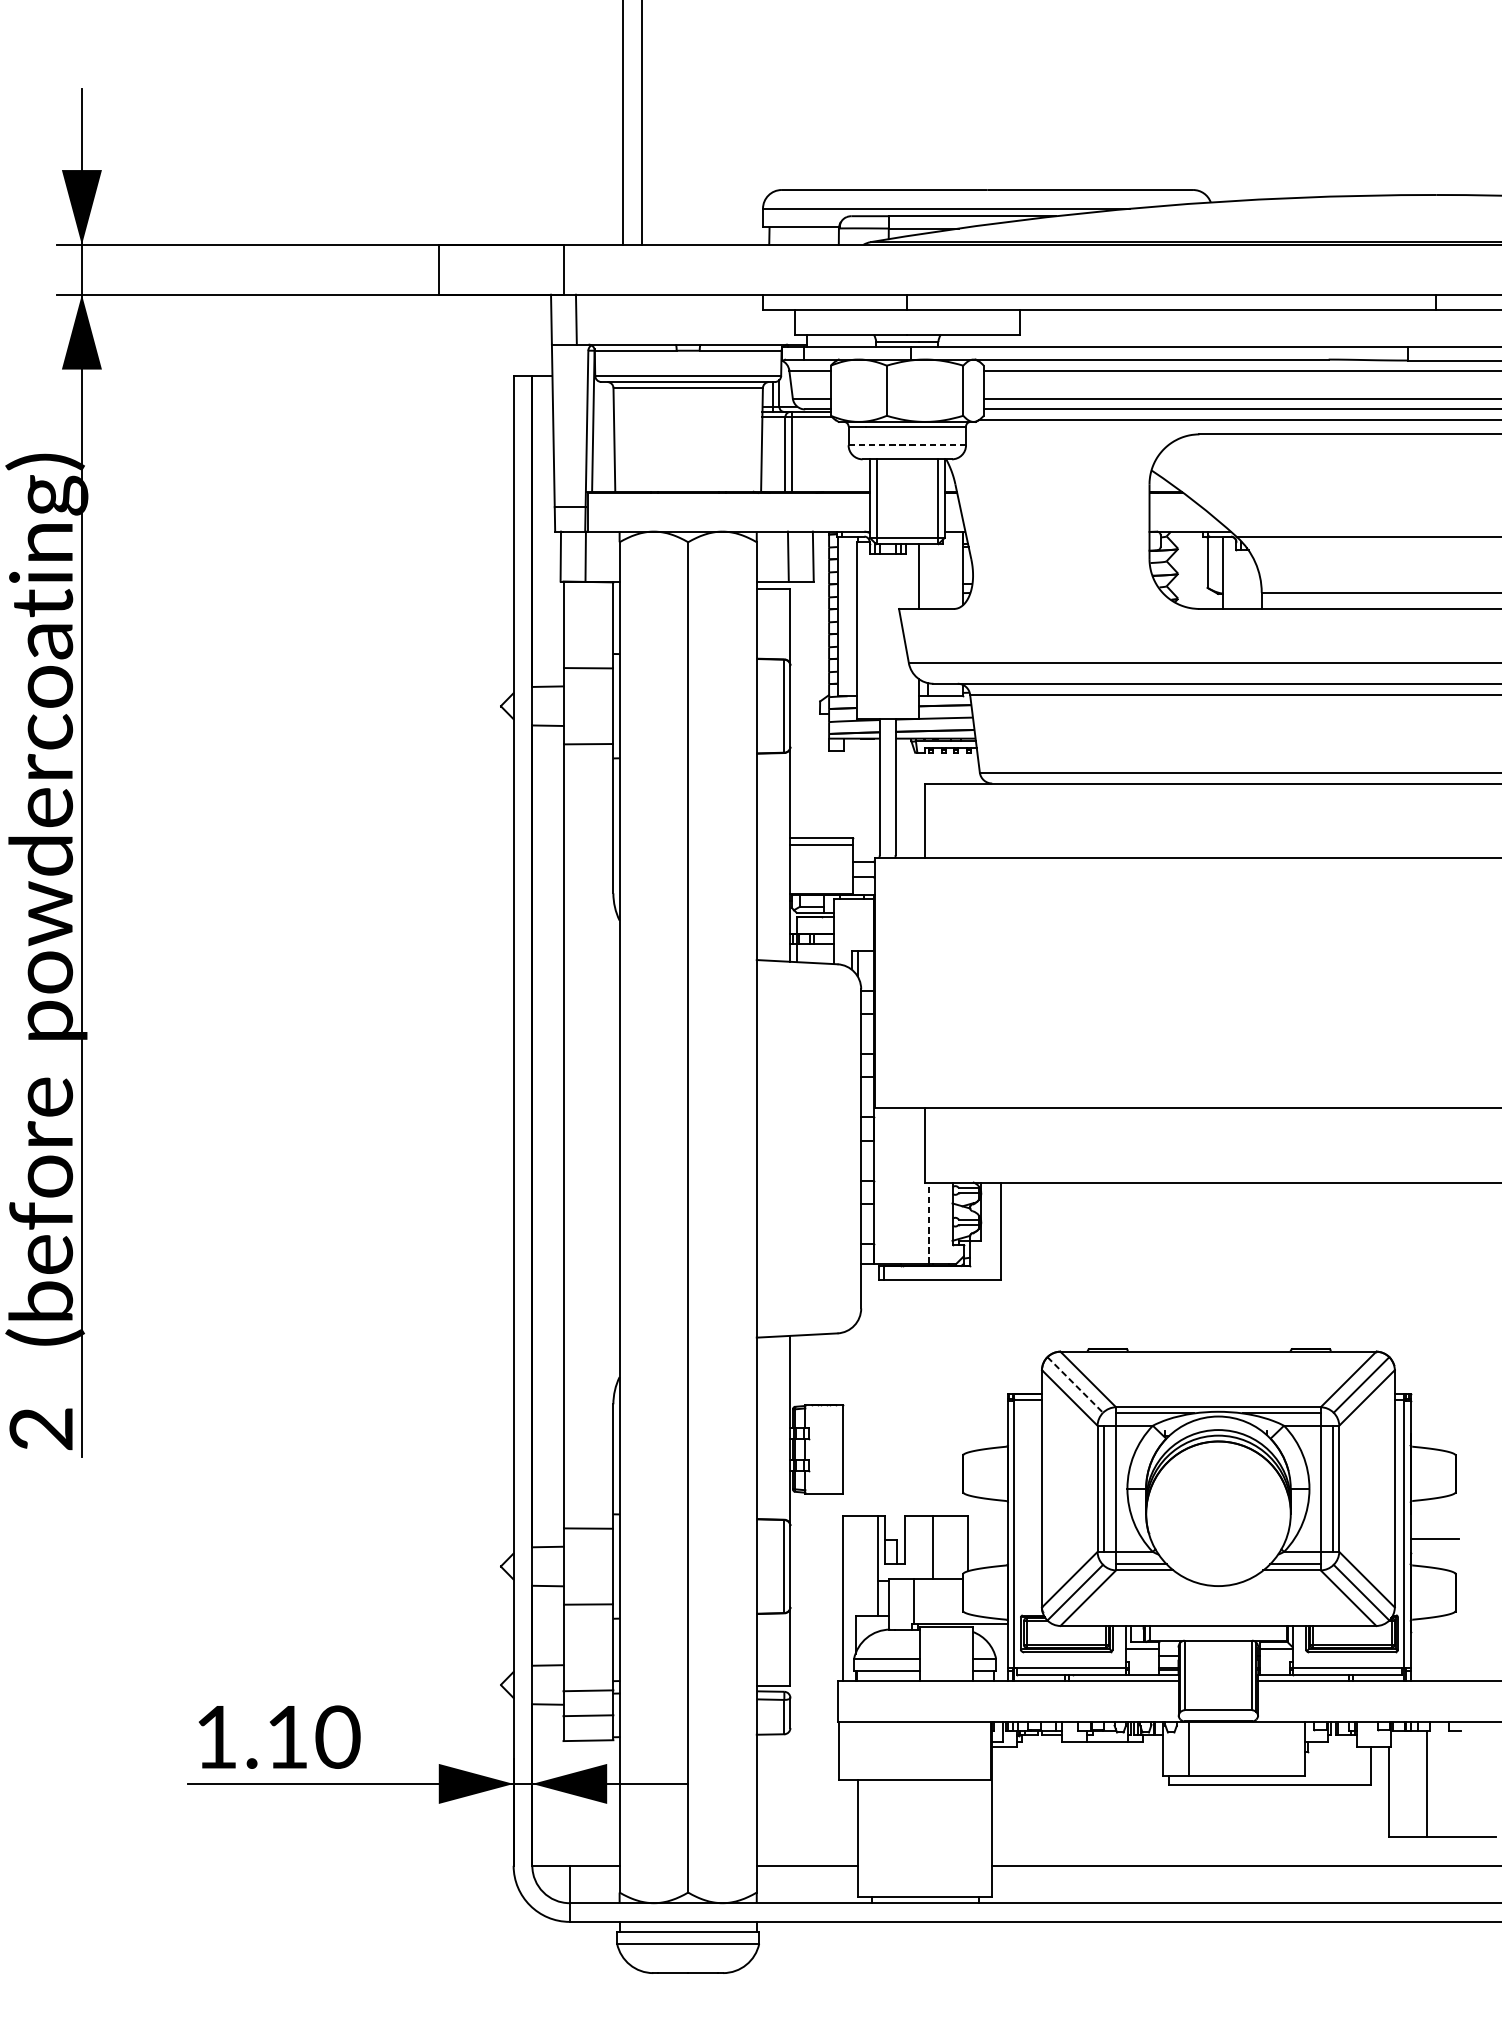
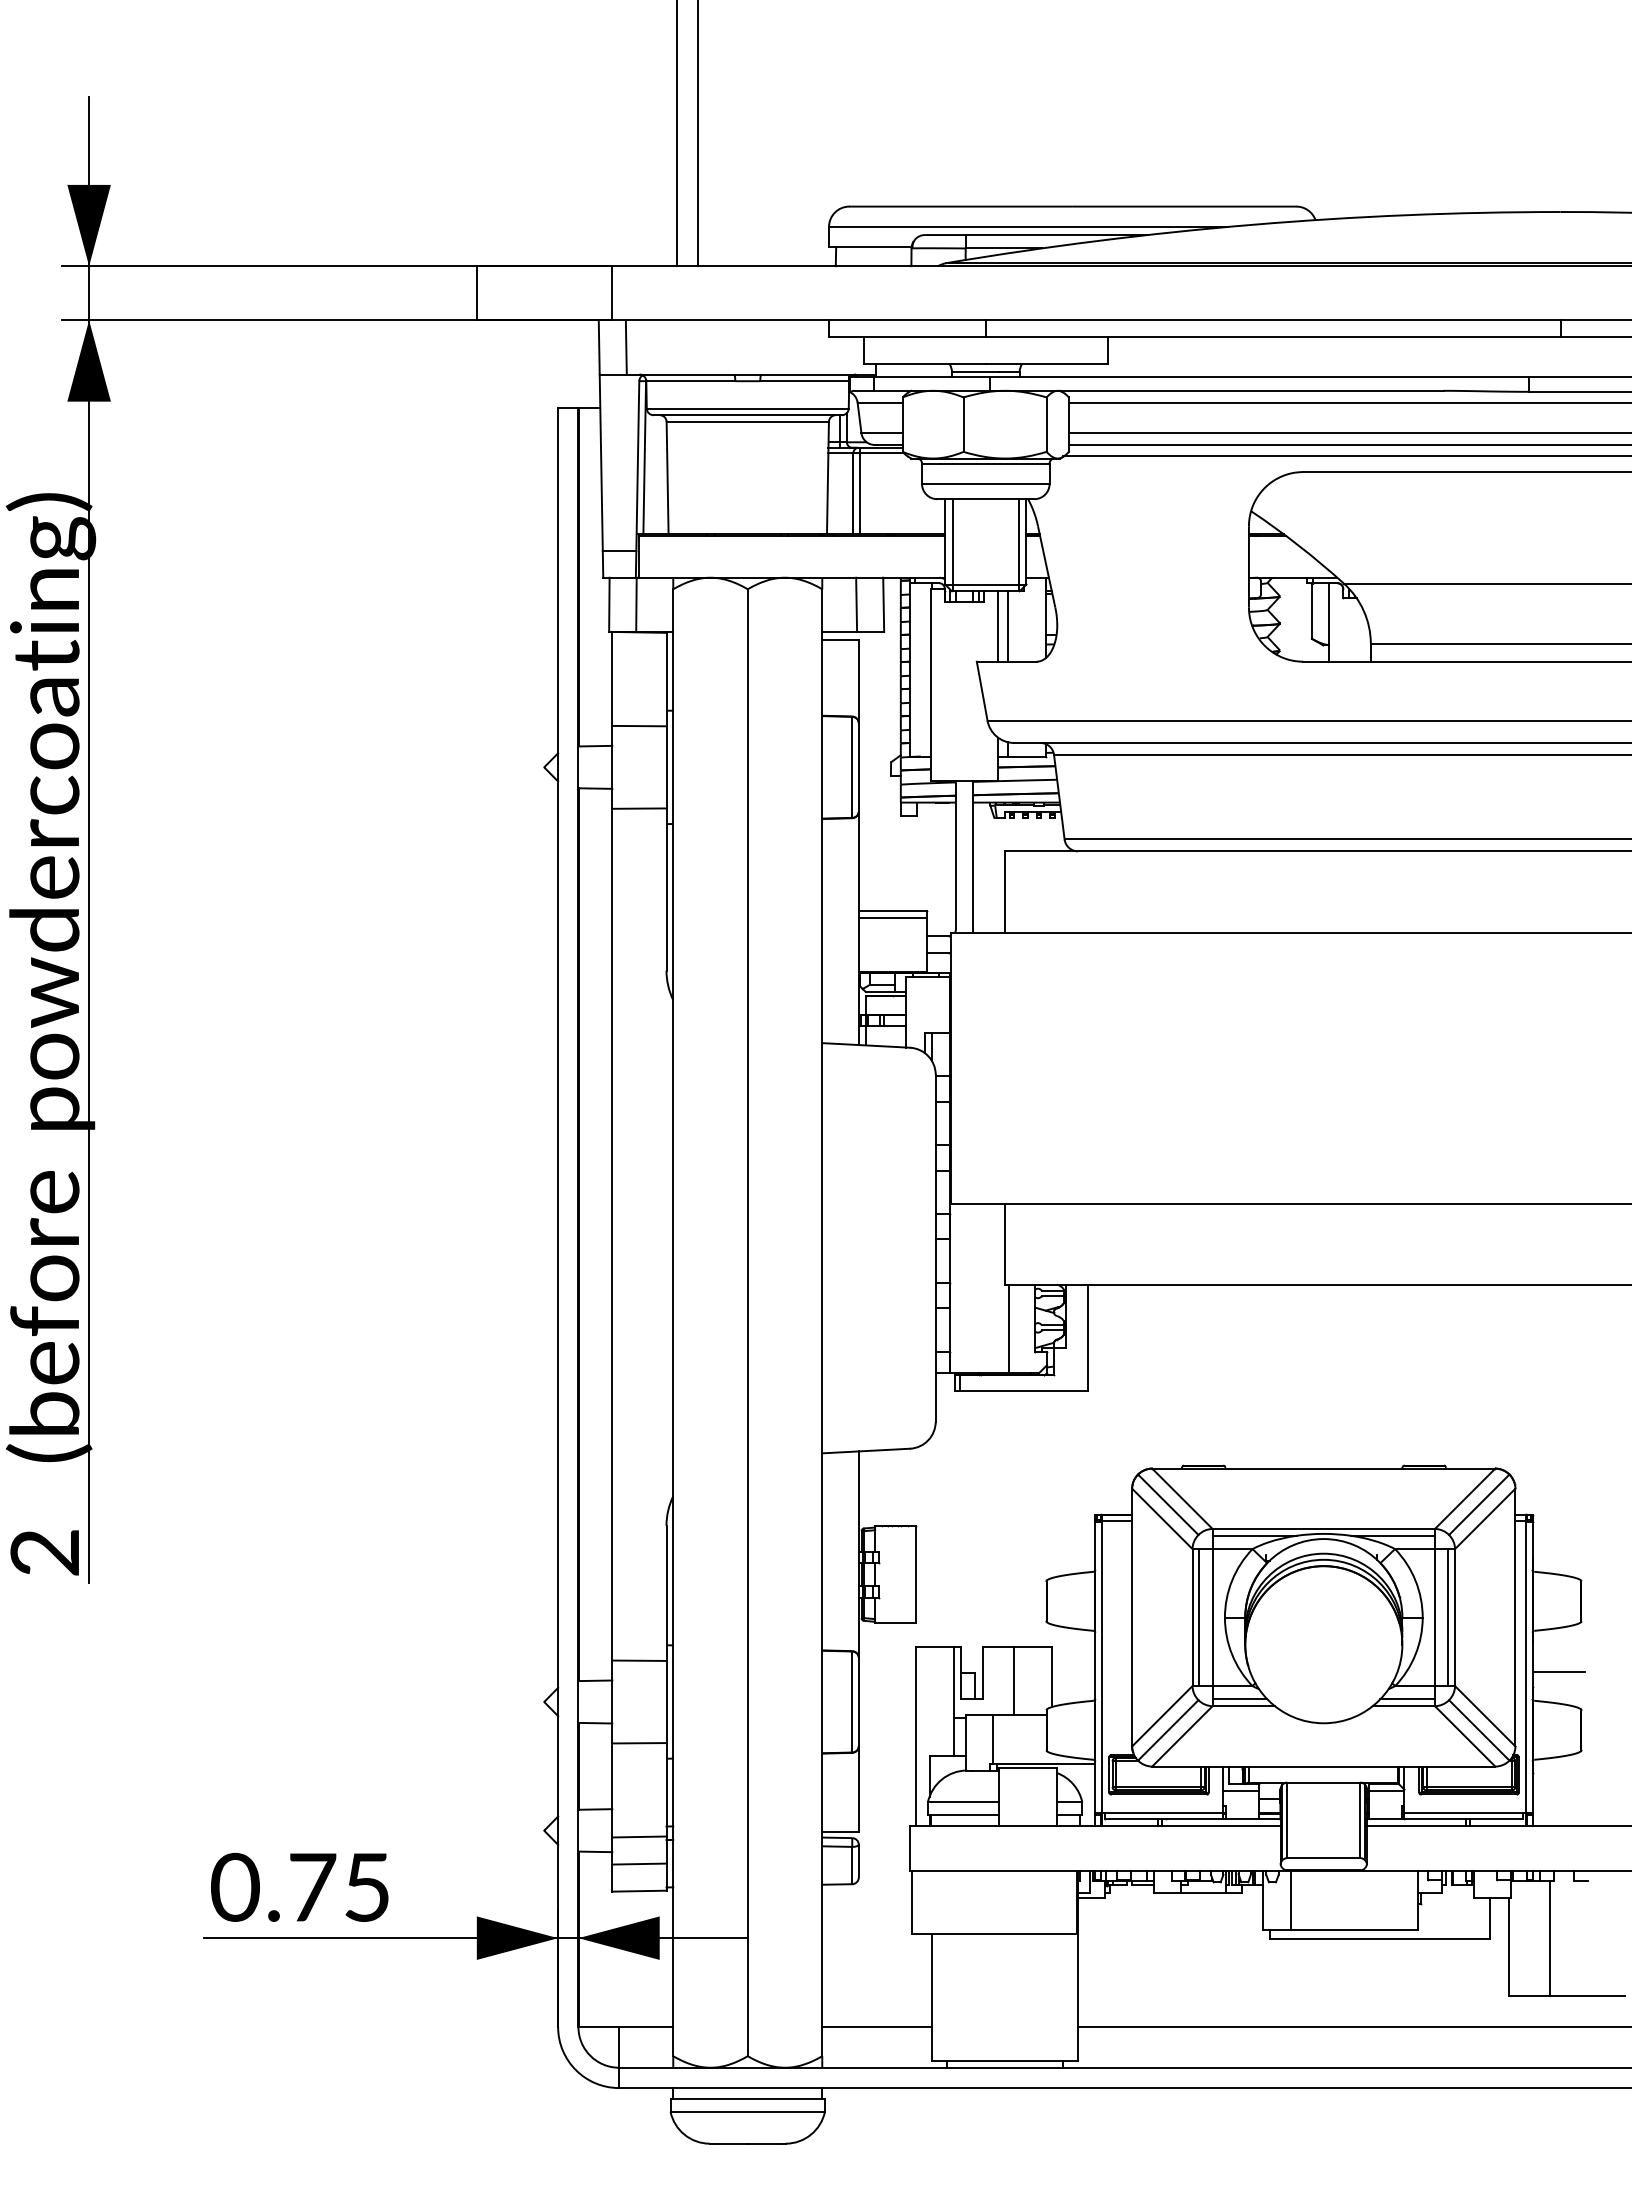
line: (907, 444) -> (985, 483), dashed -> solid
line: (927, 576) -> (1007, 626), added
line: (929, 1222) -> (1009, 1328), dashed -> solid
line: (1075, 1384) -> (1168, 1504), dashed -> solid
text: (277, 1736) -> (301, 1886), 1.10 -> 0.75

